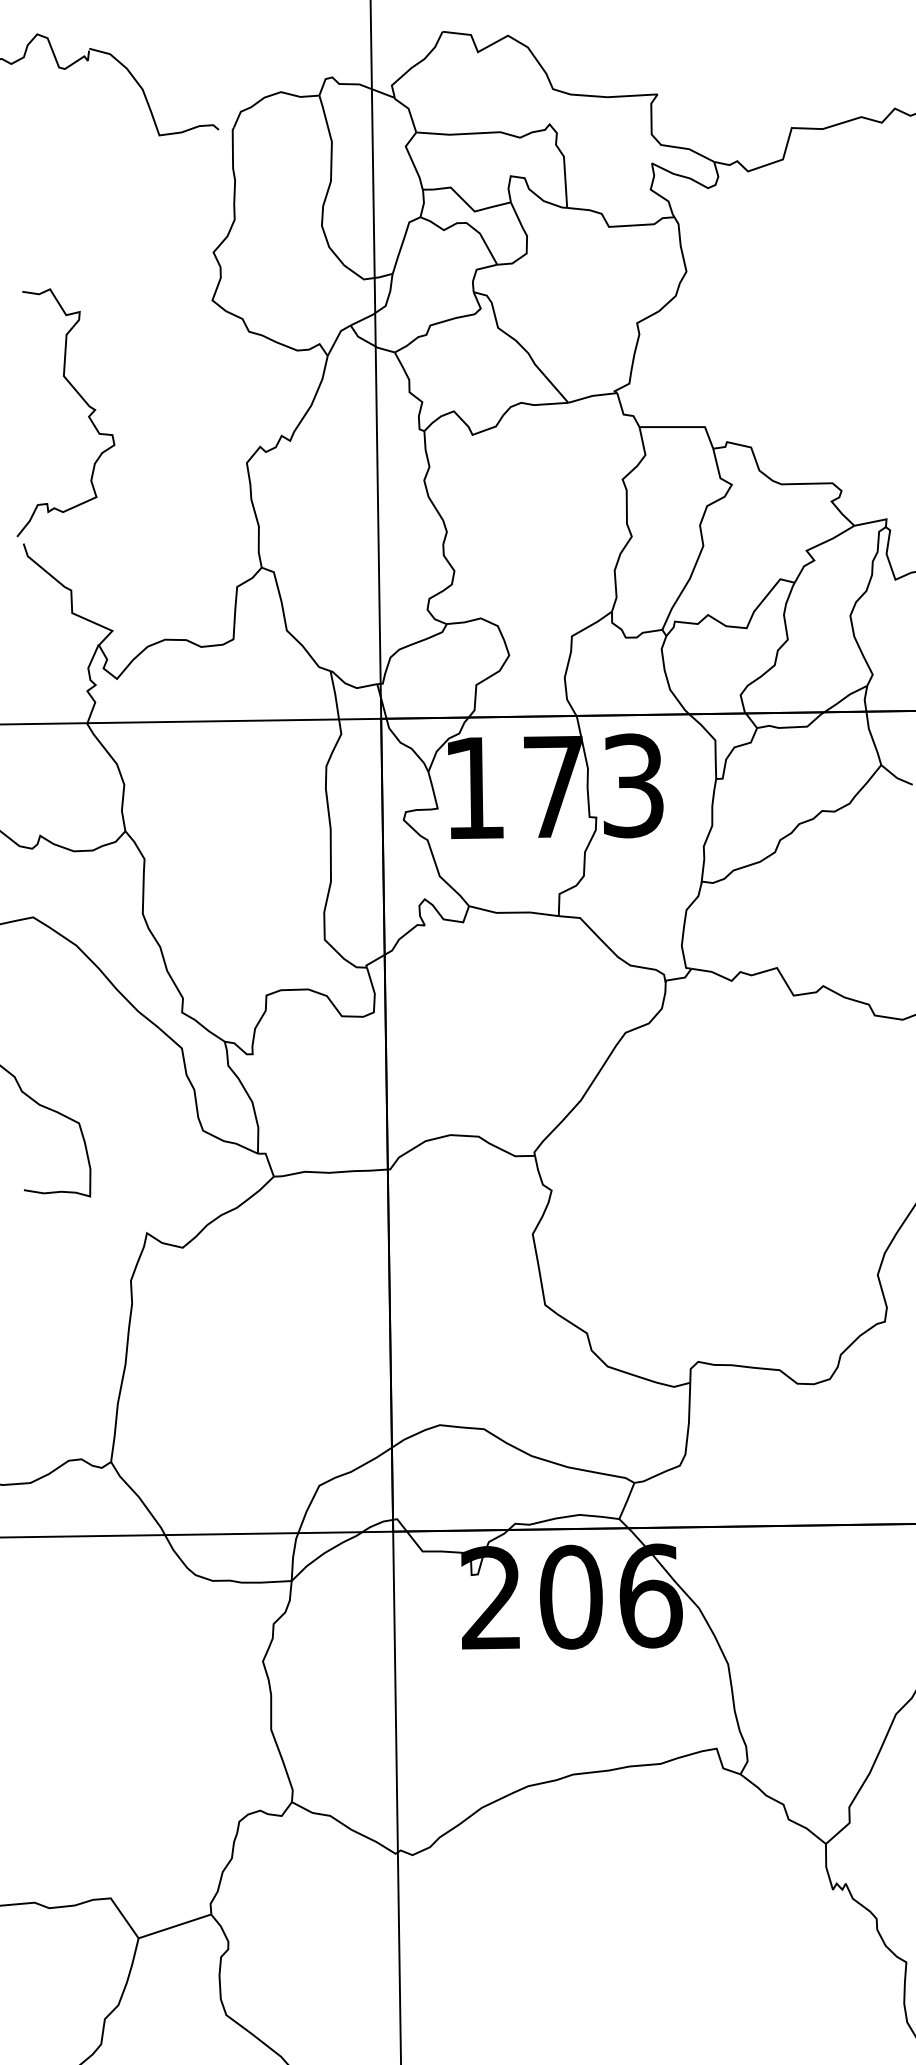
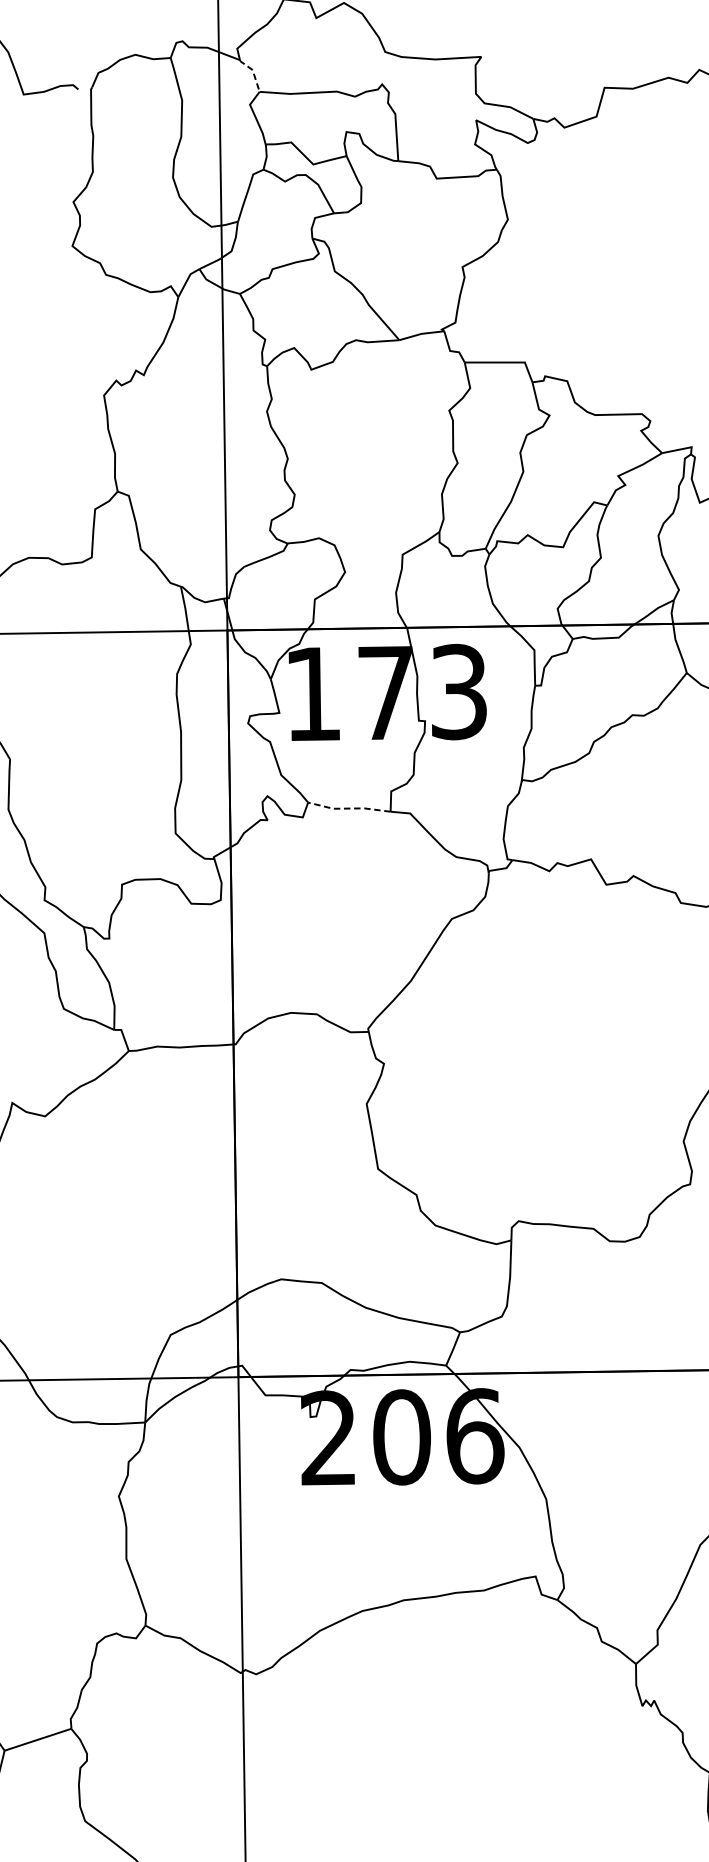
line: (409, 110) -> (253, 71), solid -> dashed
line: (513, 912) -> (348, 808), solid -> dashed

